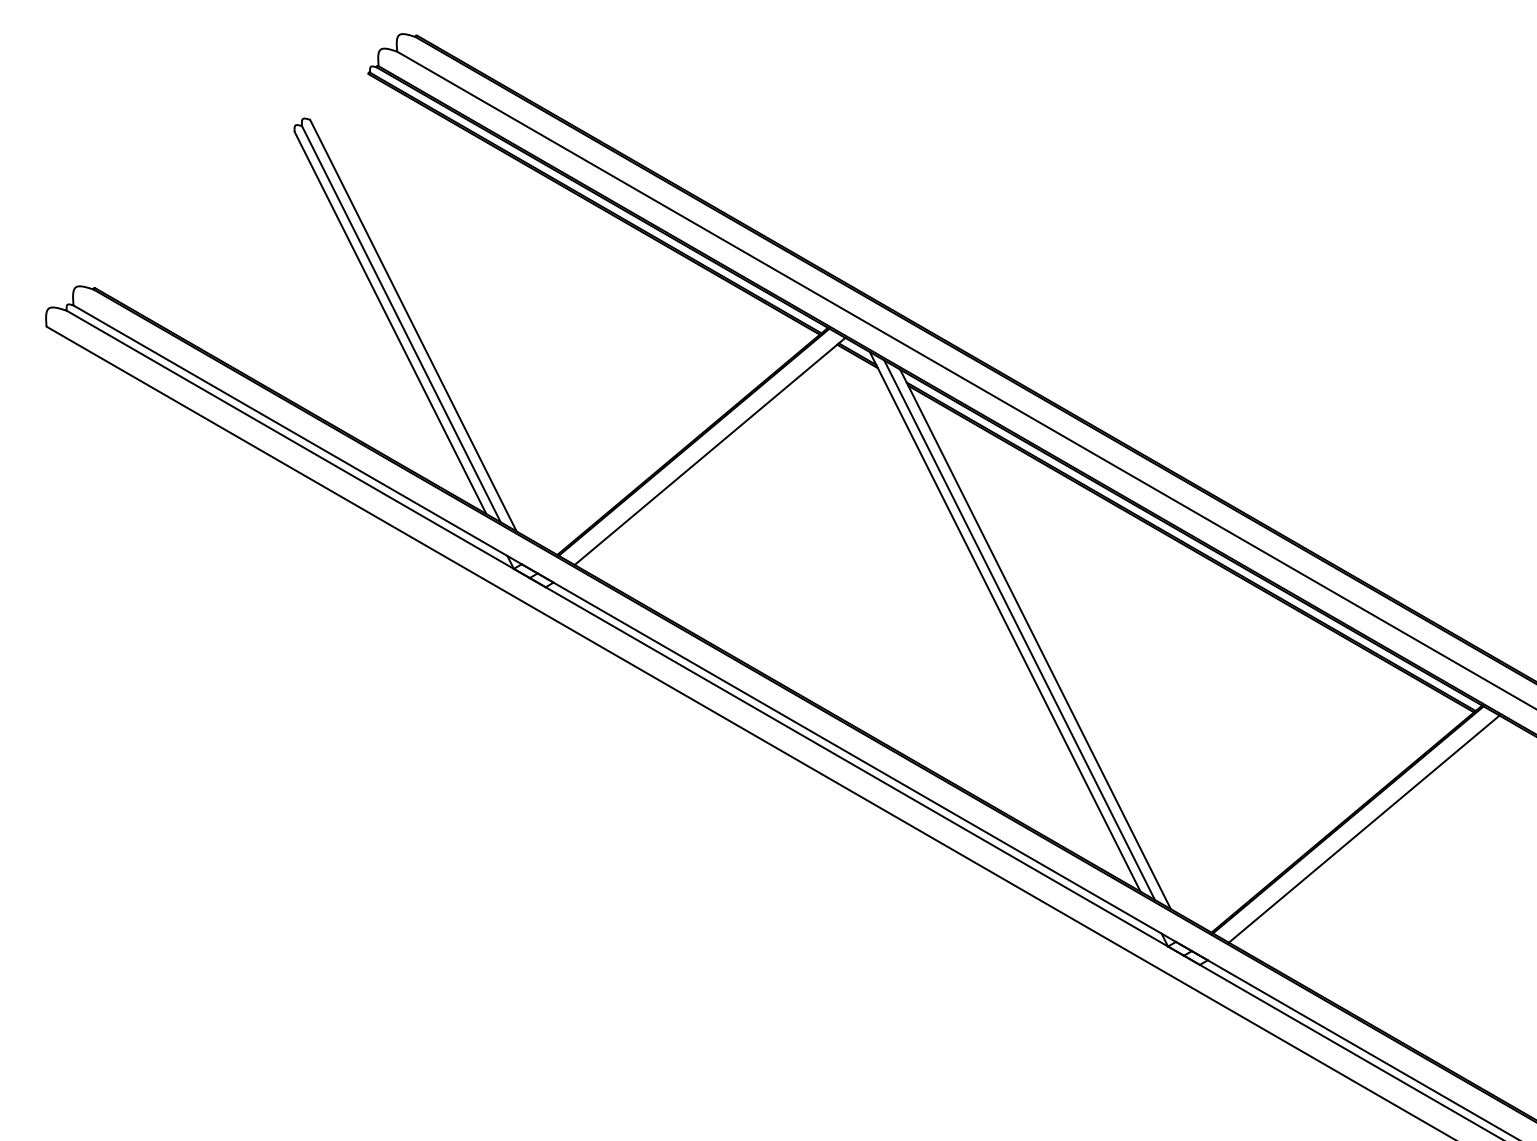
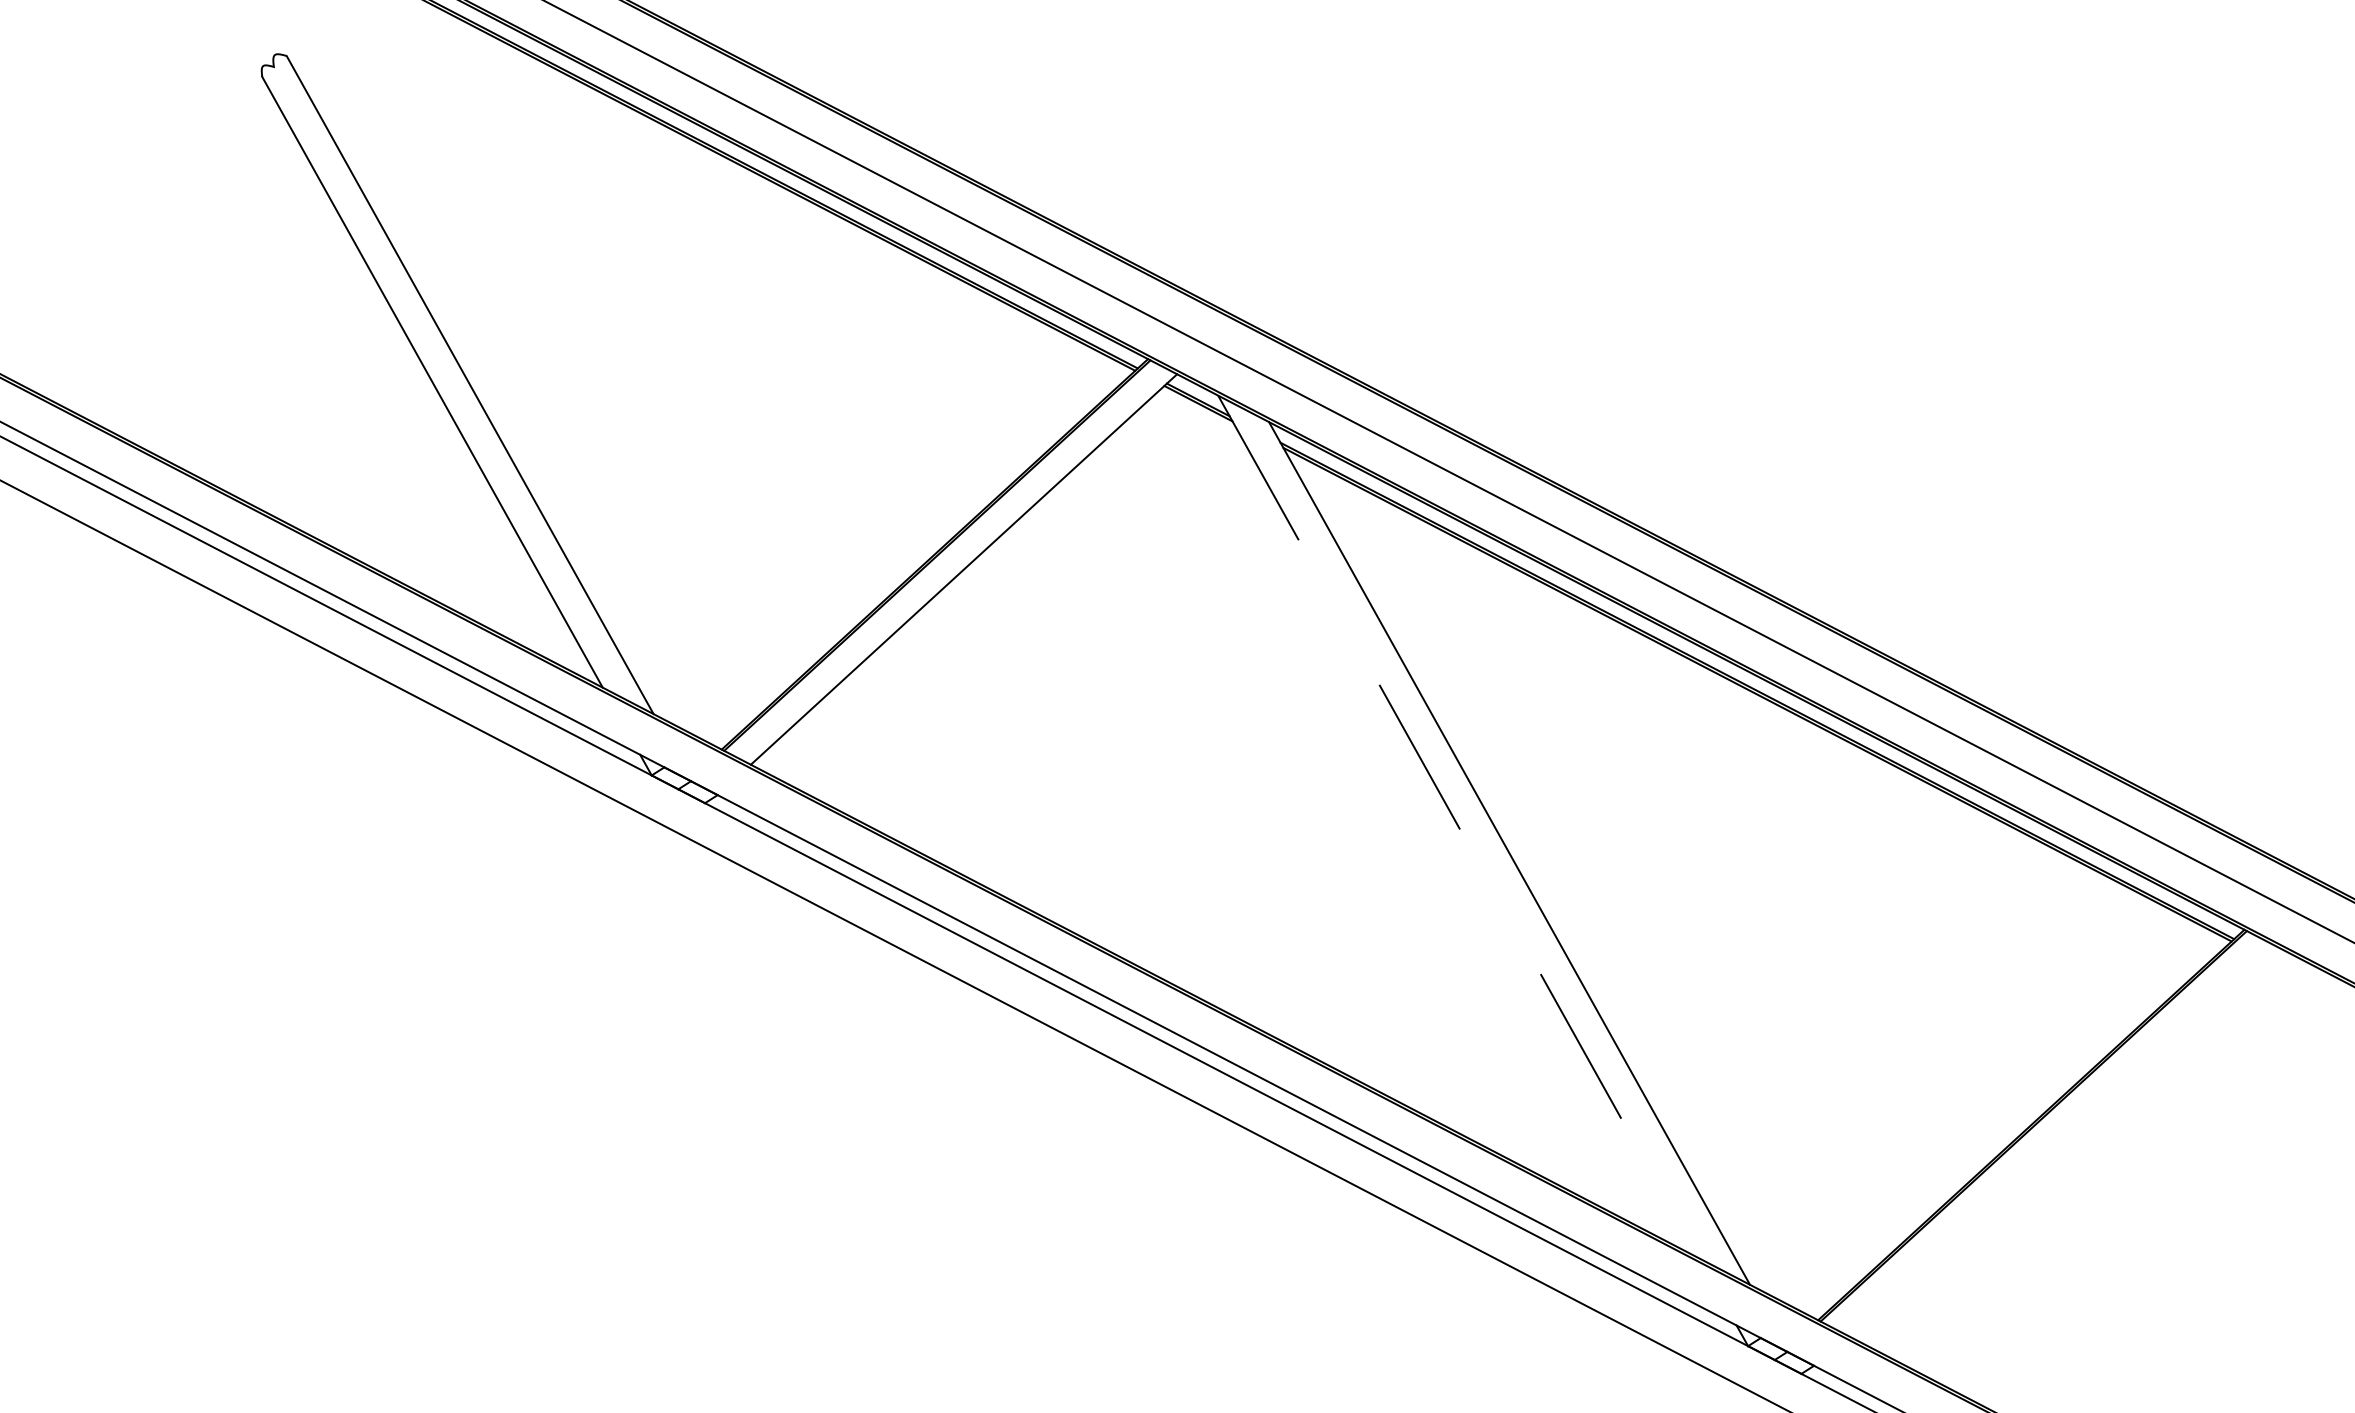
line: (401, 324) -> (450, 383), removed
line: (1005, 621) -> (1459, 826), solid -> dashed
line: (1019, 629) -> (1482, 838), removed
line: (1363, 828) -> (2059, 1139), removed

